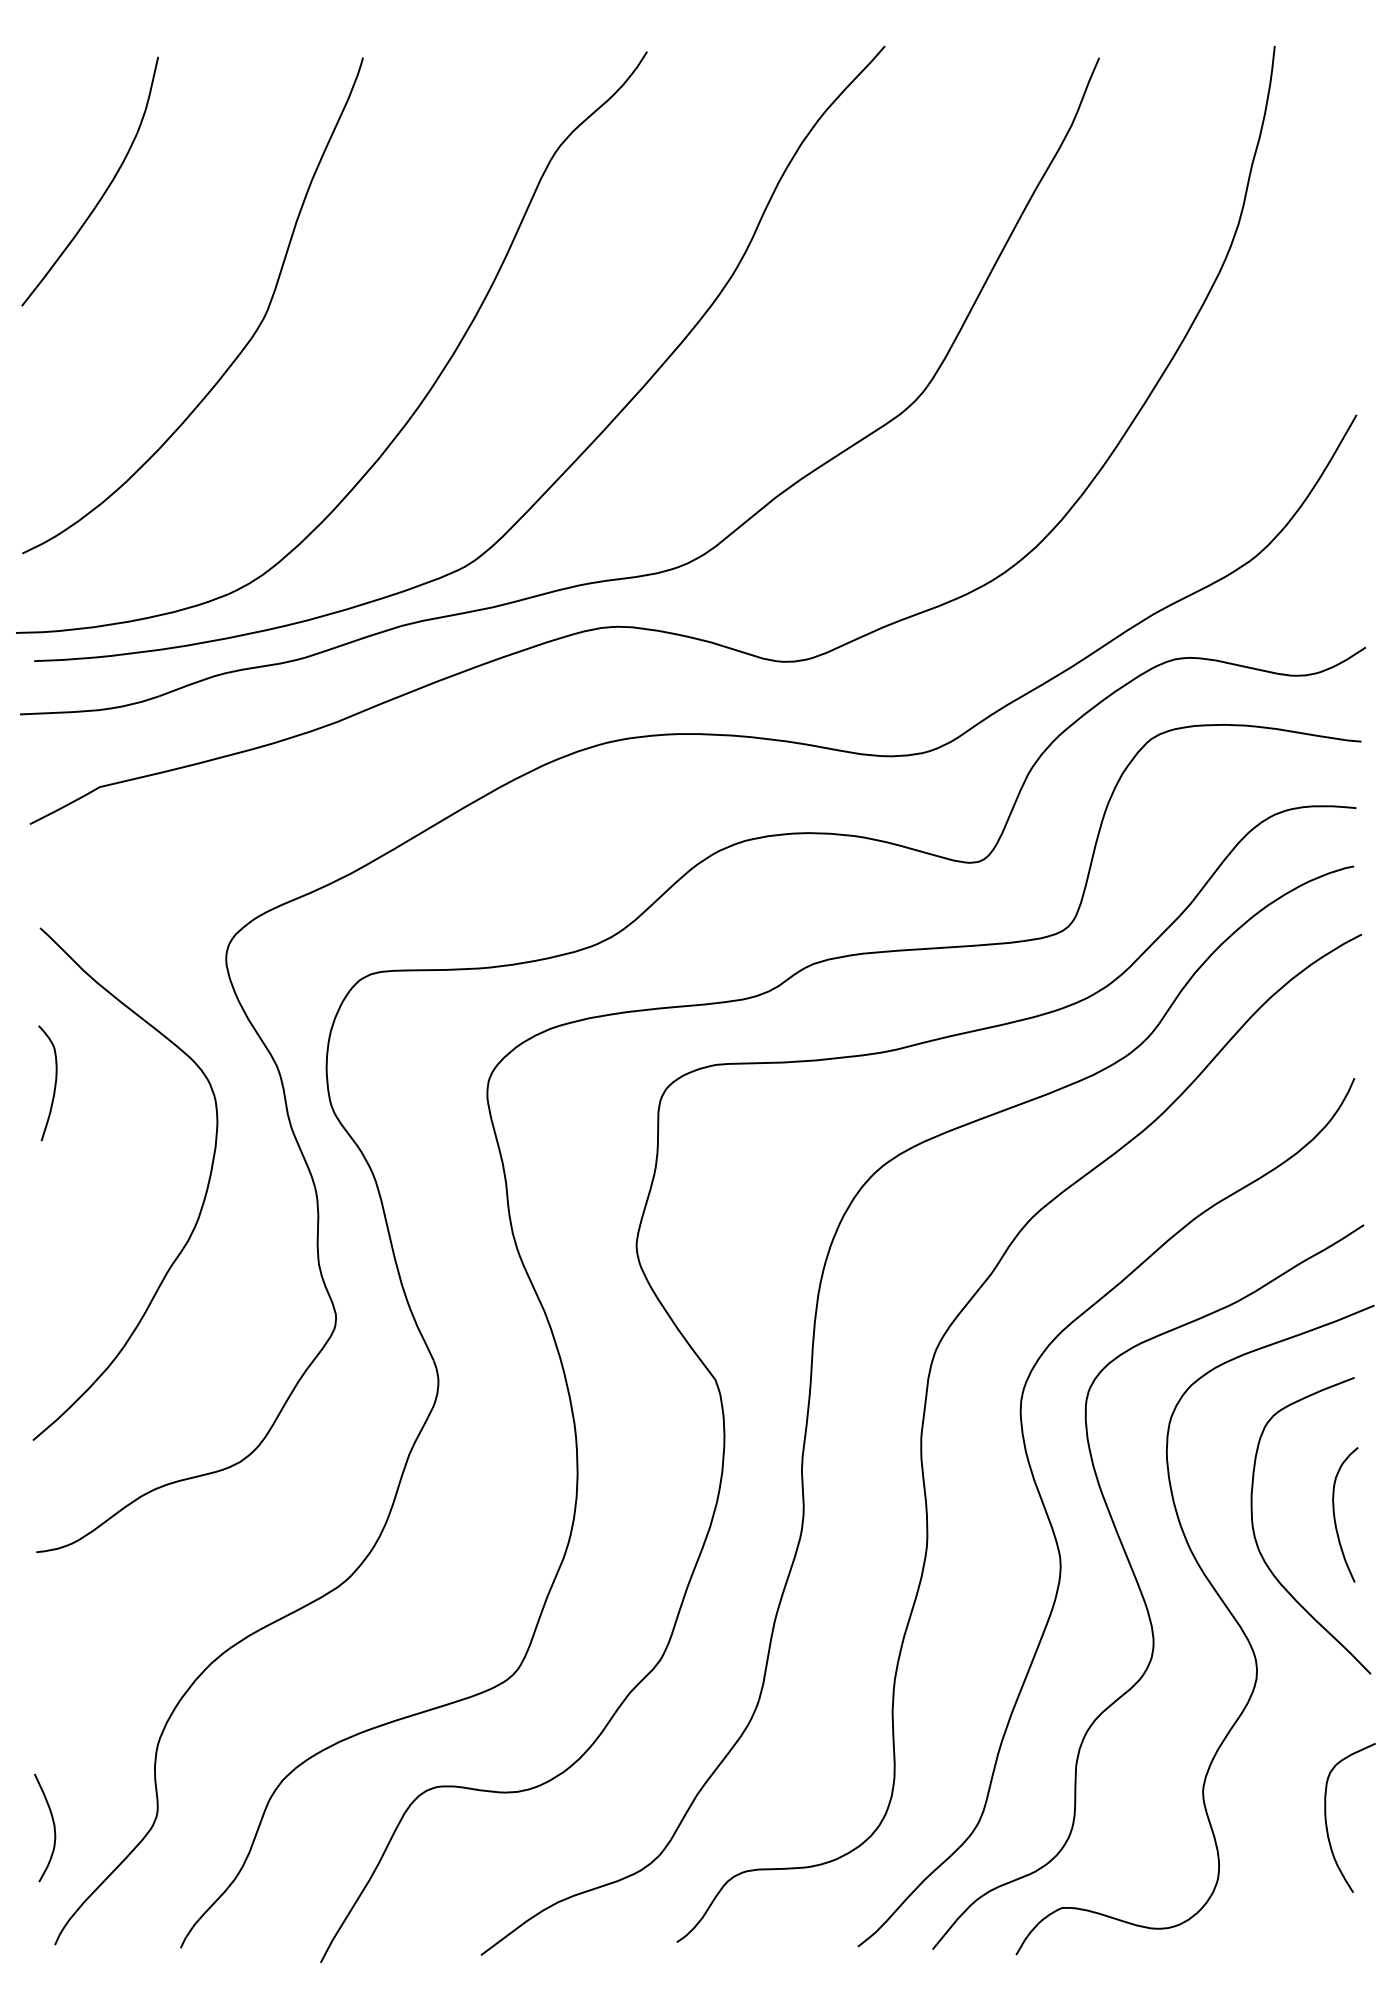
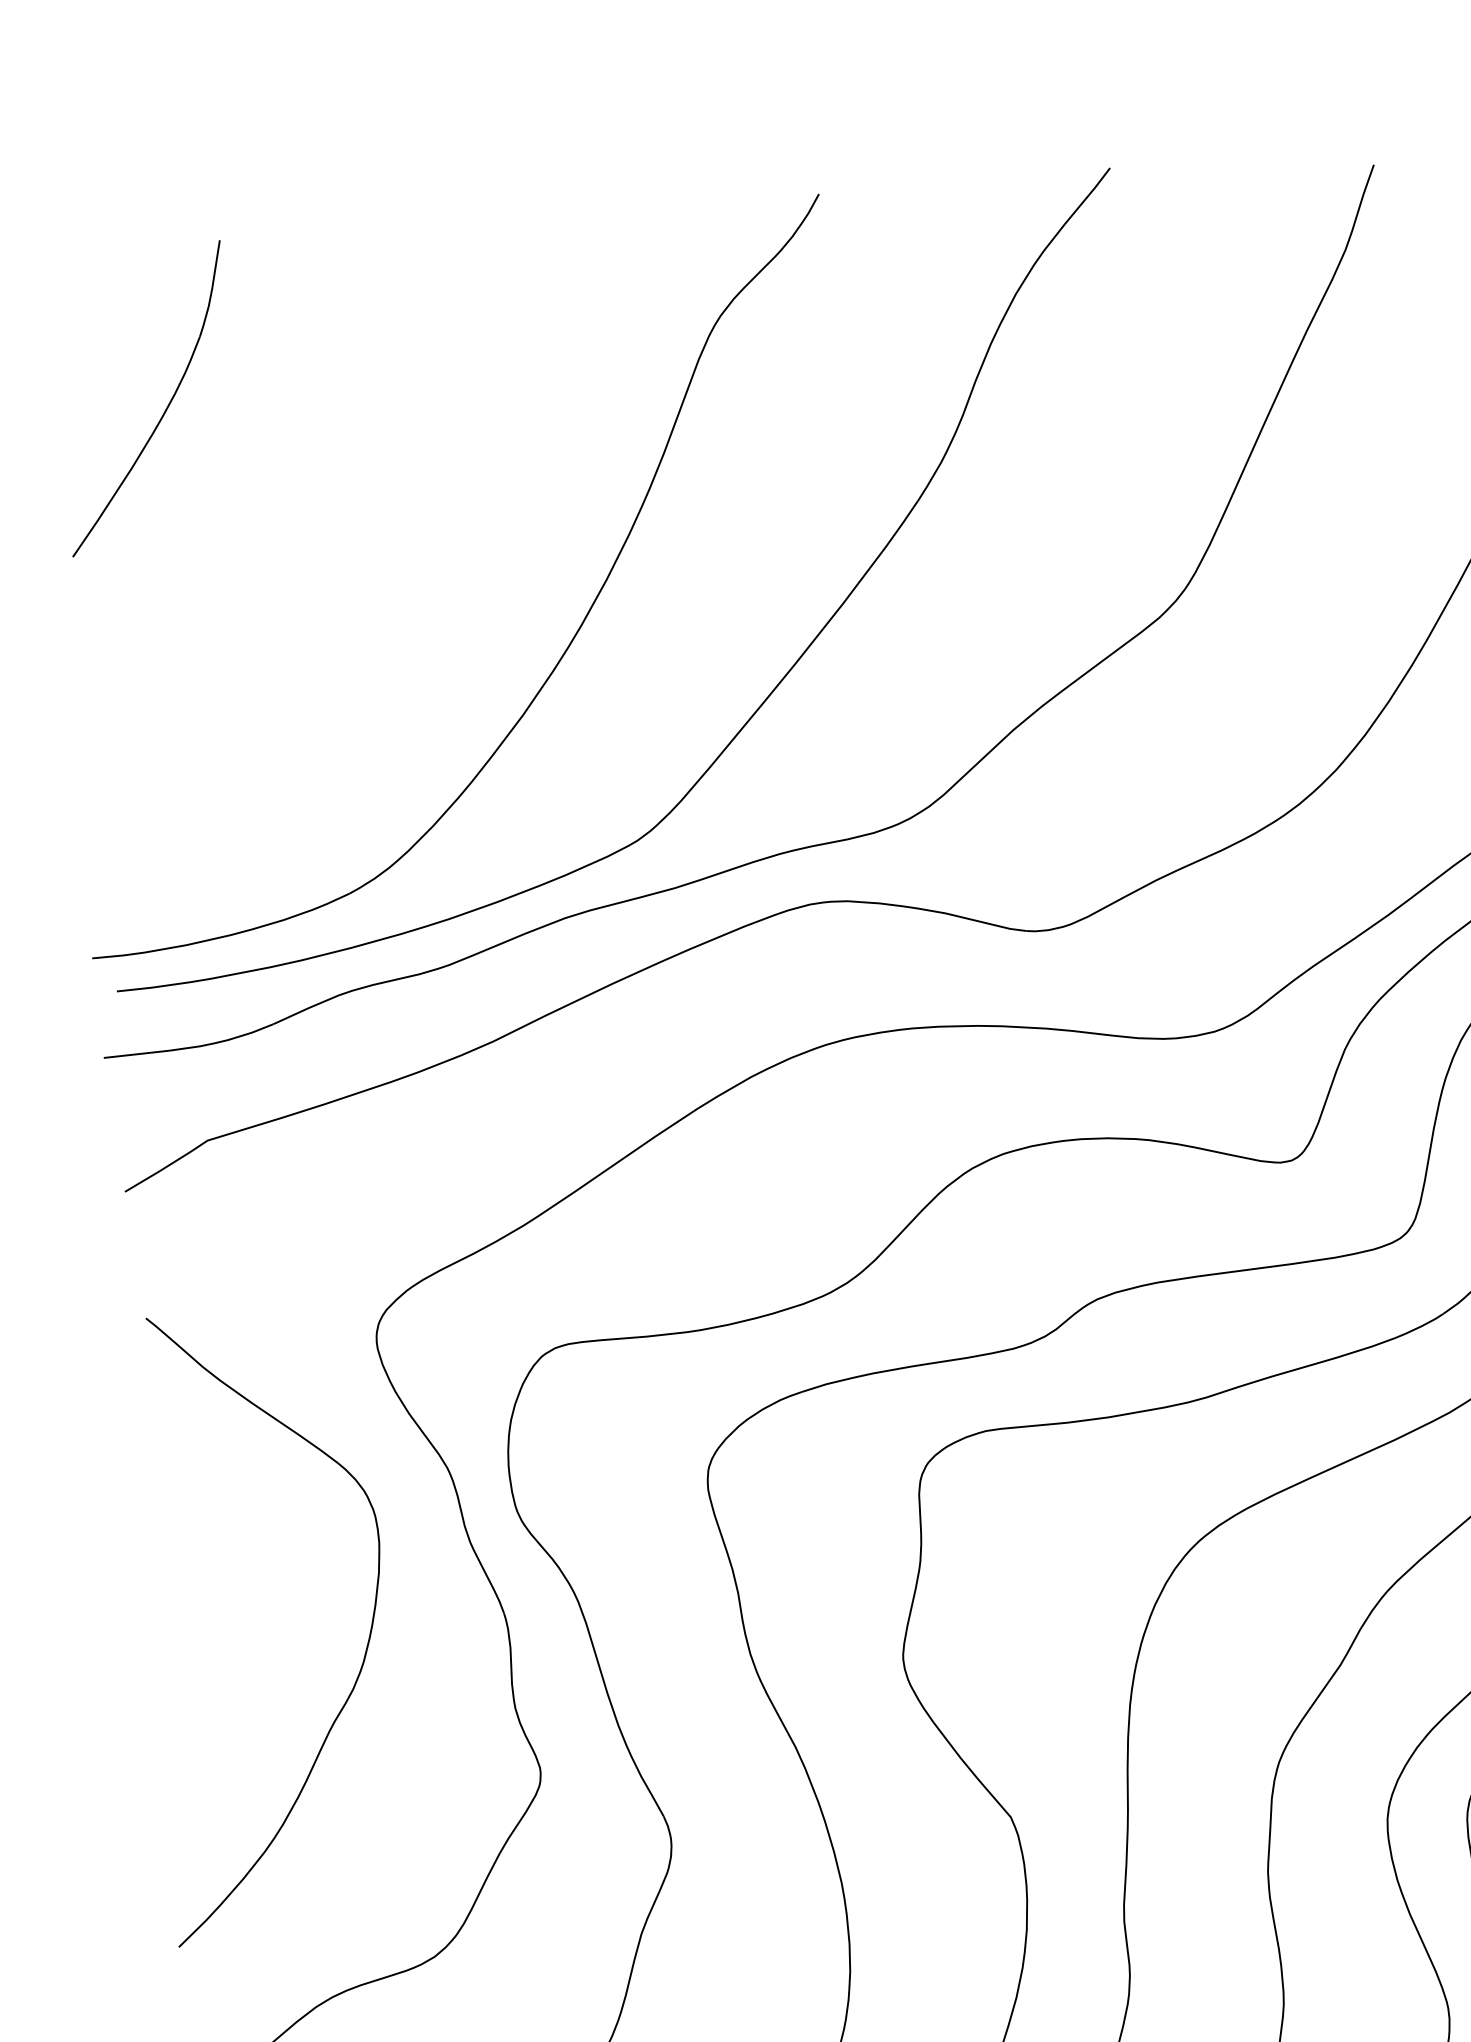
curve: (245, 344) -> (350, 585), removed
curve: (54, 1083) -> (176, 1507), removed

